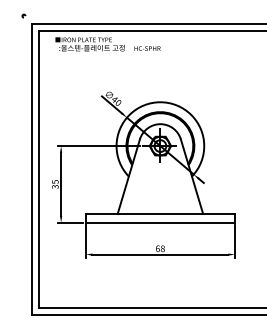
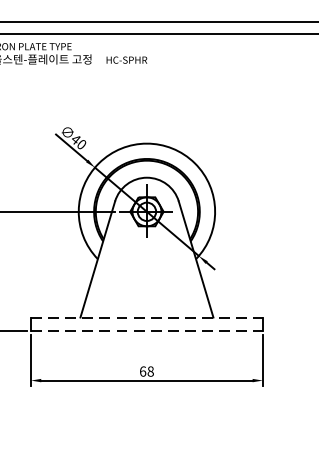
line: (160, 214) -> (147, 318), solid -> dashed
line: (160, 222) -> (147, 330), solid -> dashed

